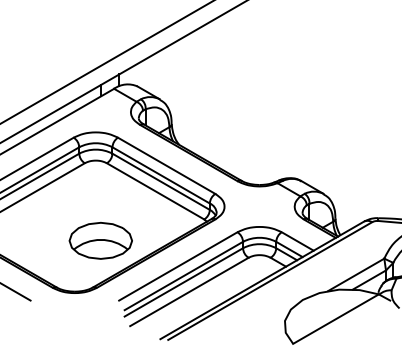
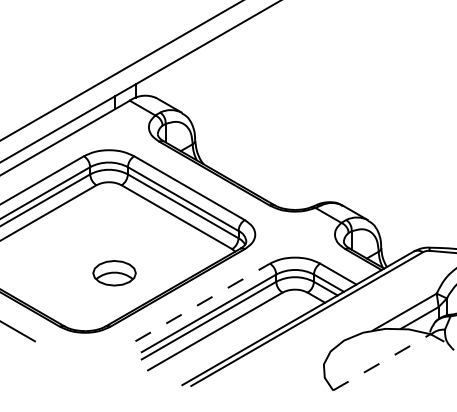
part: (100, 240) -> (114, 273), size x0.6
line: (178, 266) -> (202, 302), solid -> dashed
line: (336, 318) -> (382, 361), solid -> dashed

